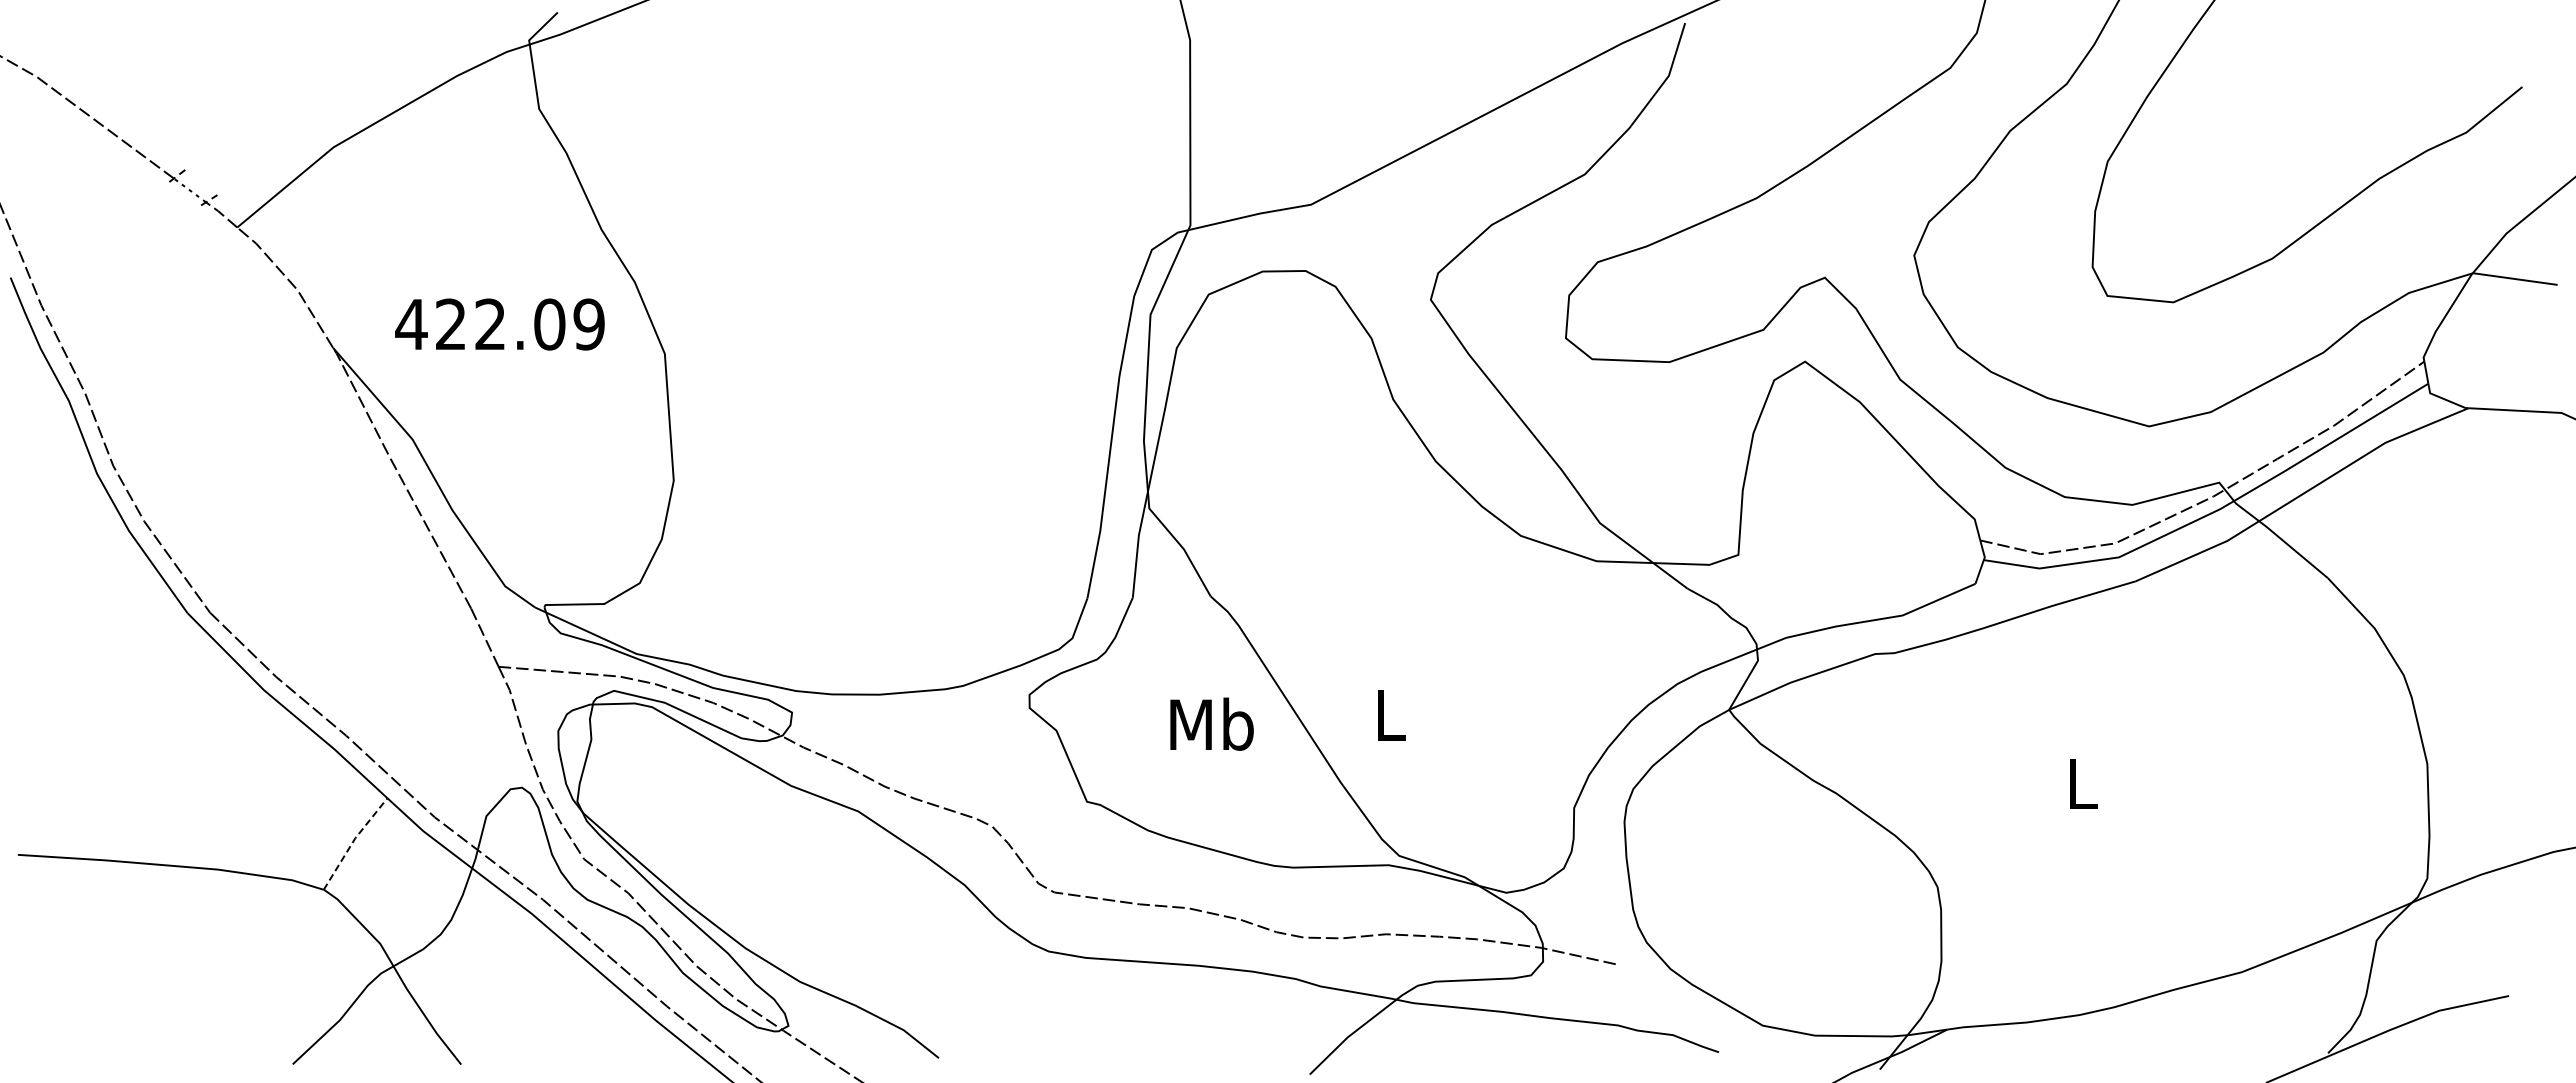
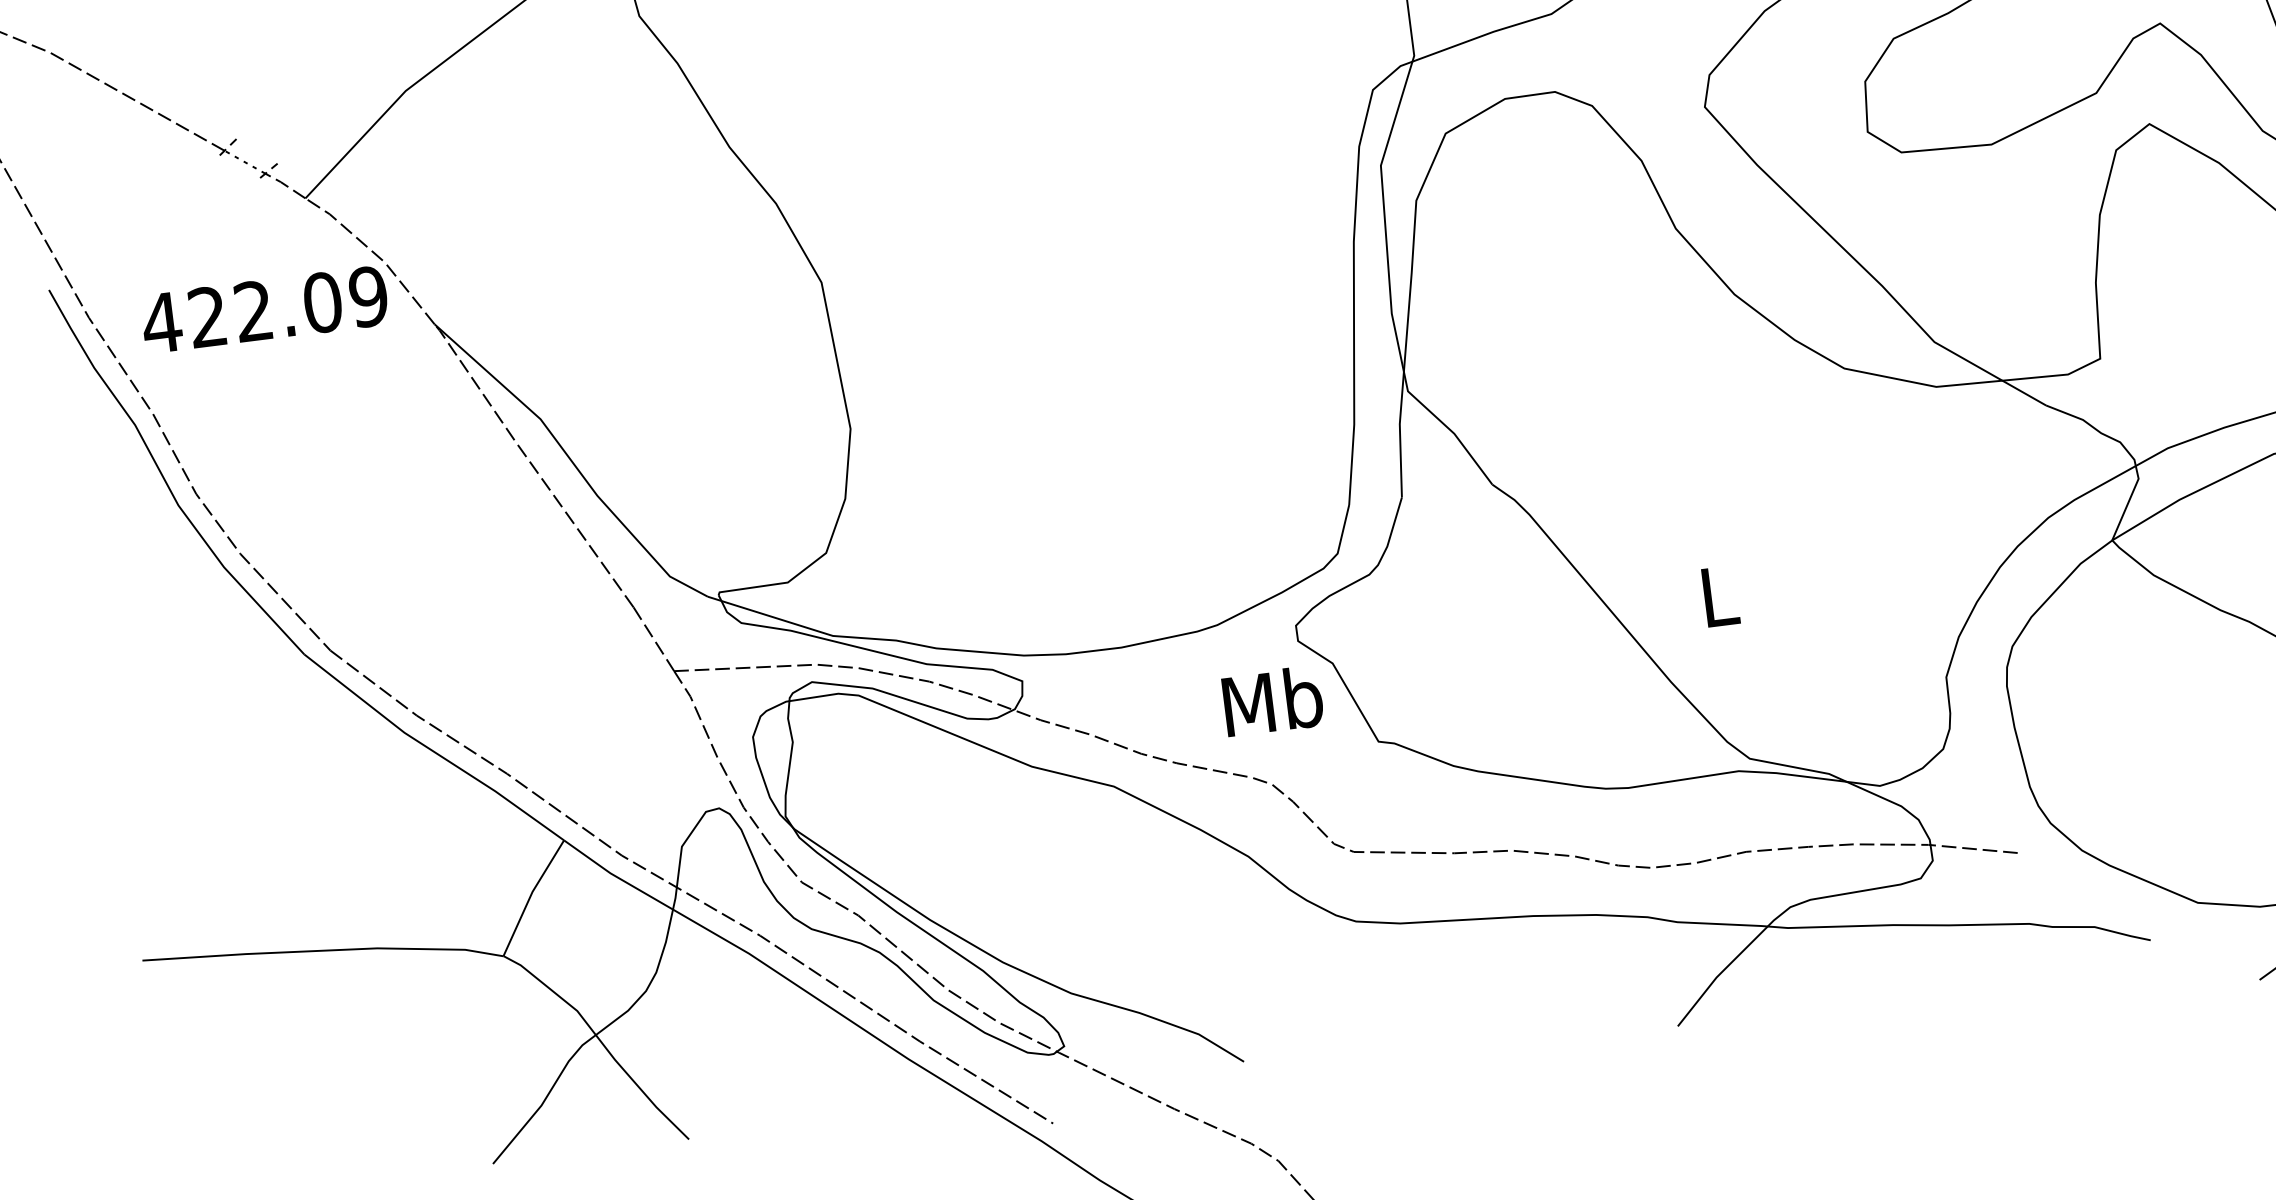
text: (499, 324) -> (264, 309), moved
text: (1211, 723) -> (1272, 700), moved
line: (353, 841) -> (530, 895), dashed -> solid

